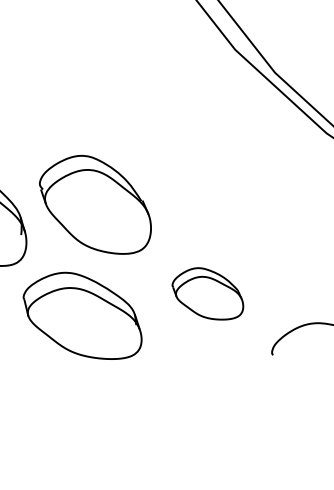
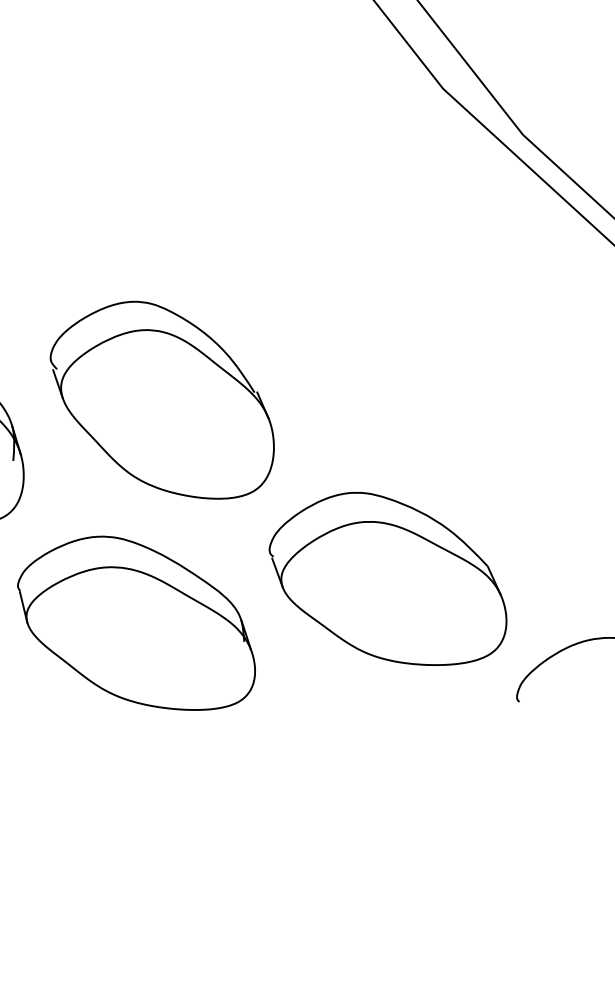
part: (207, 293) -> (387, 578), size x1.67

